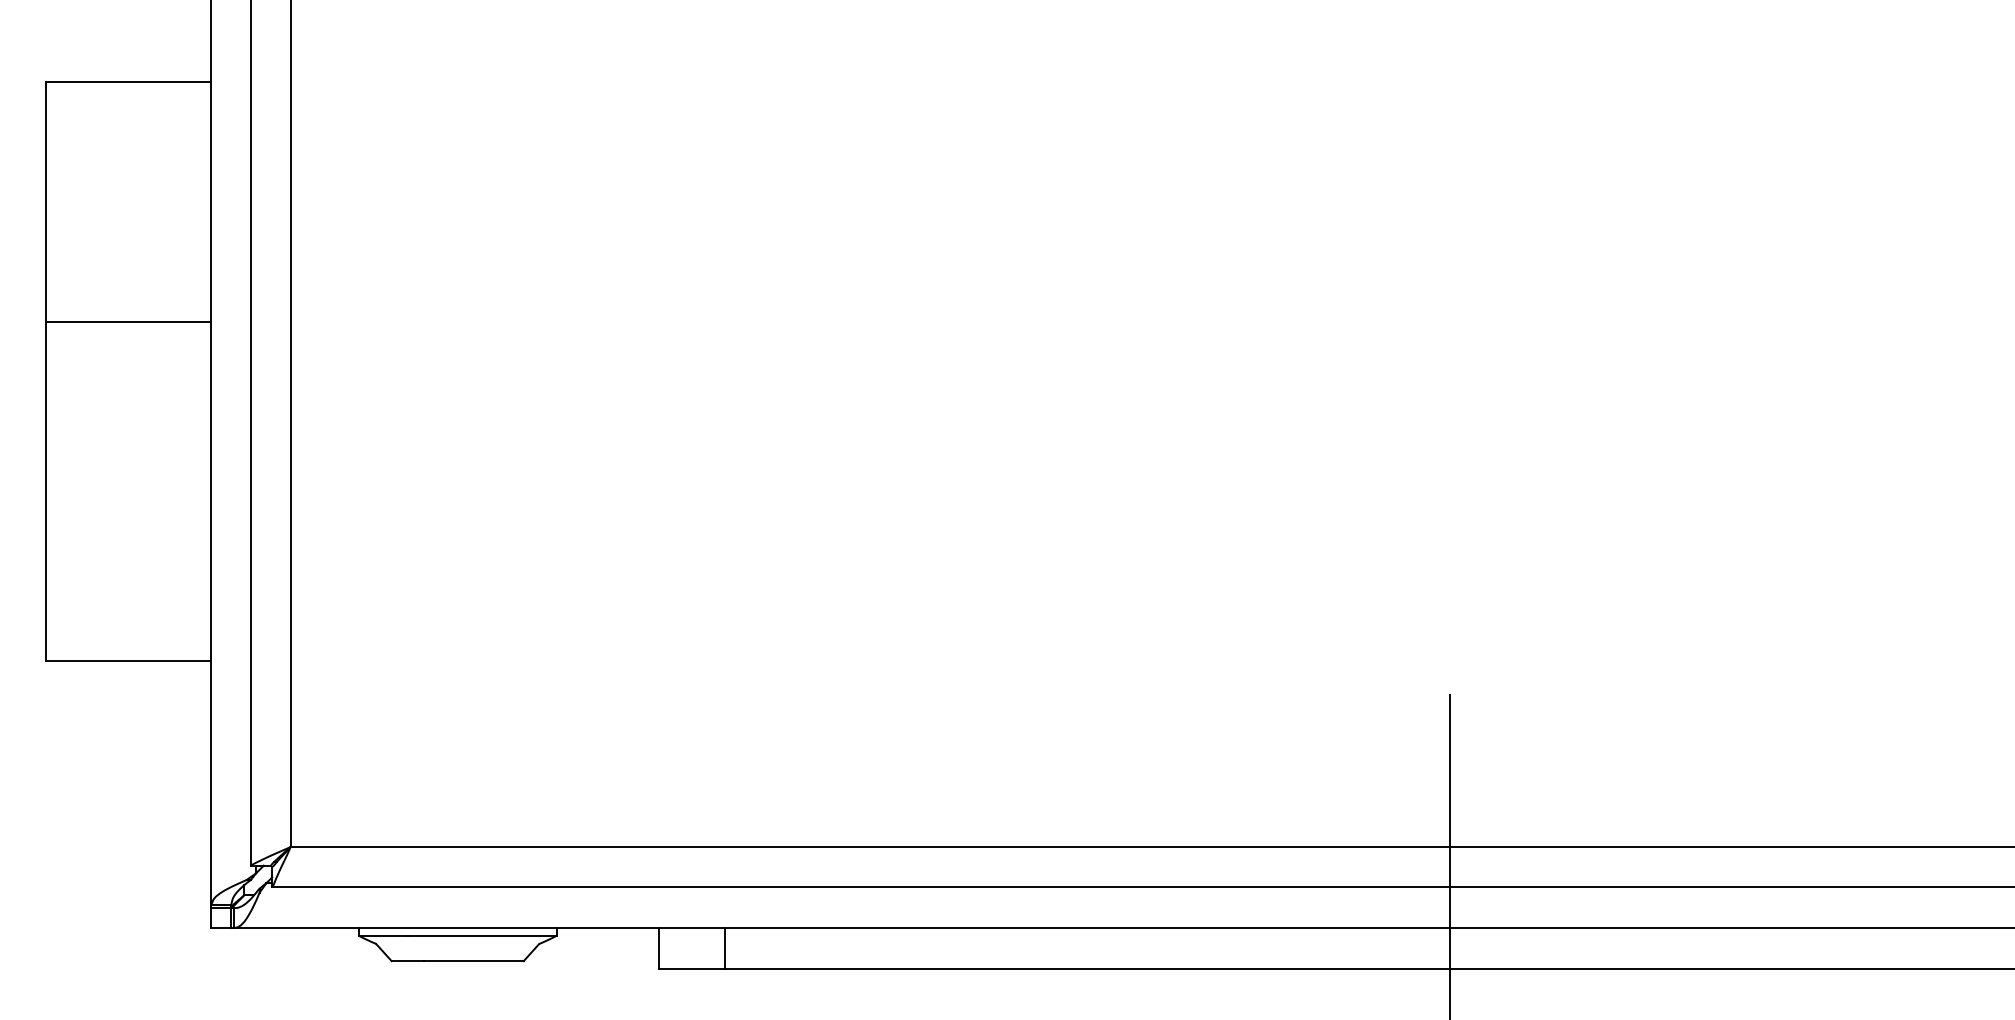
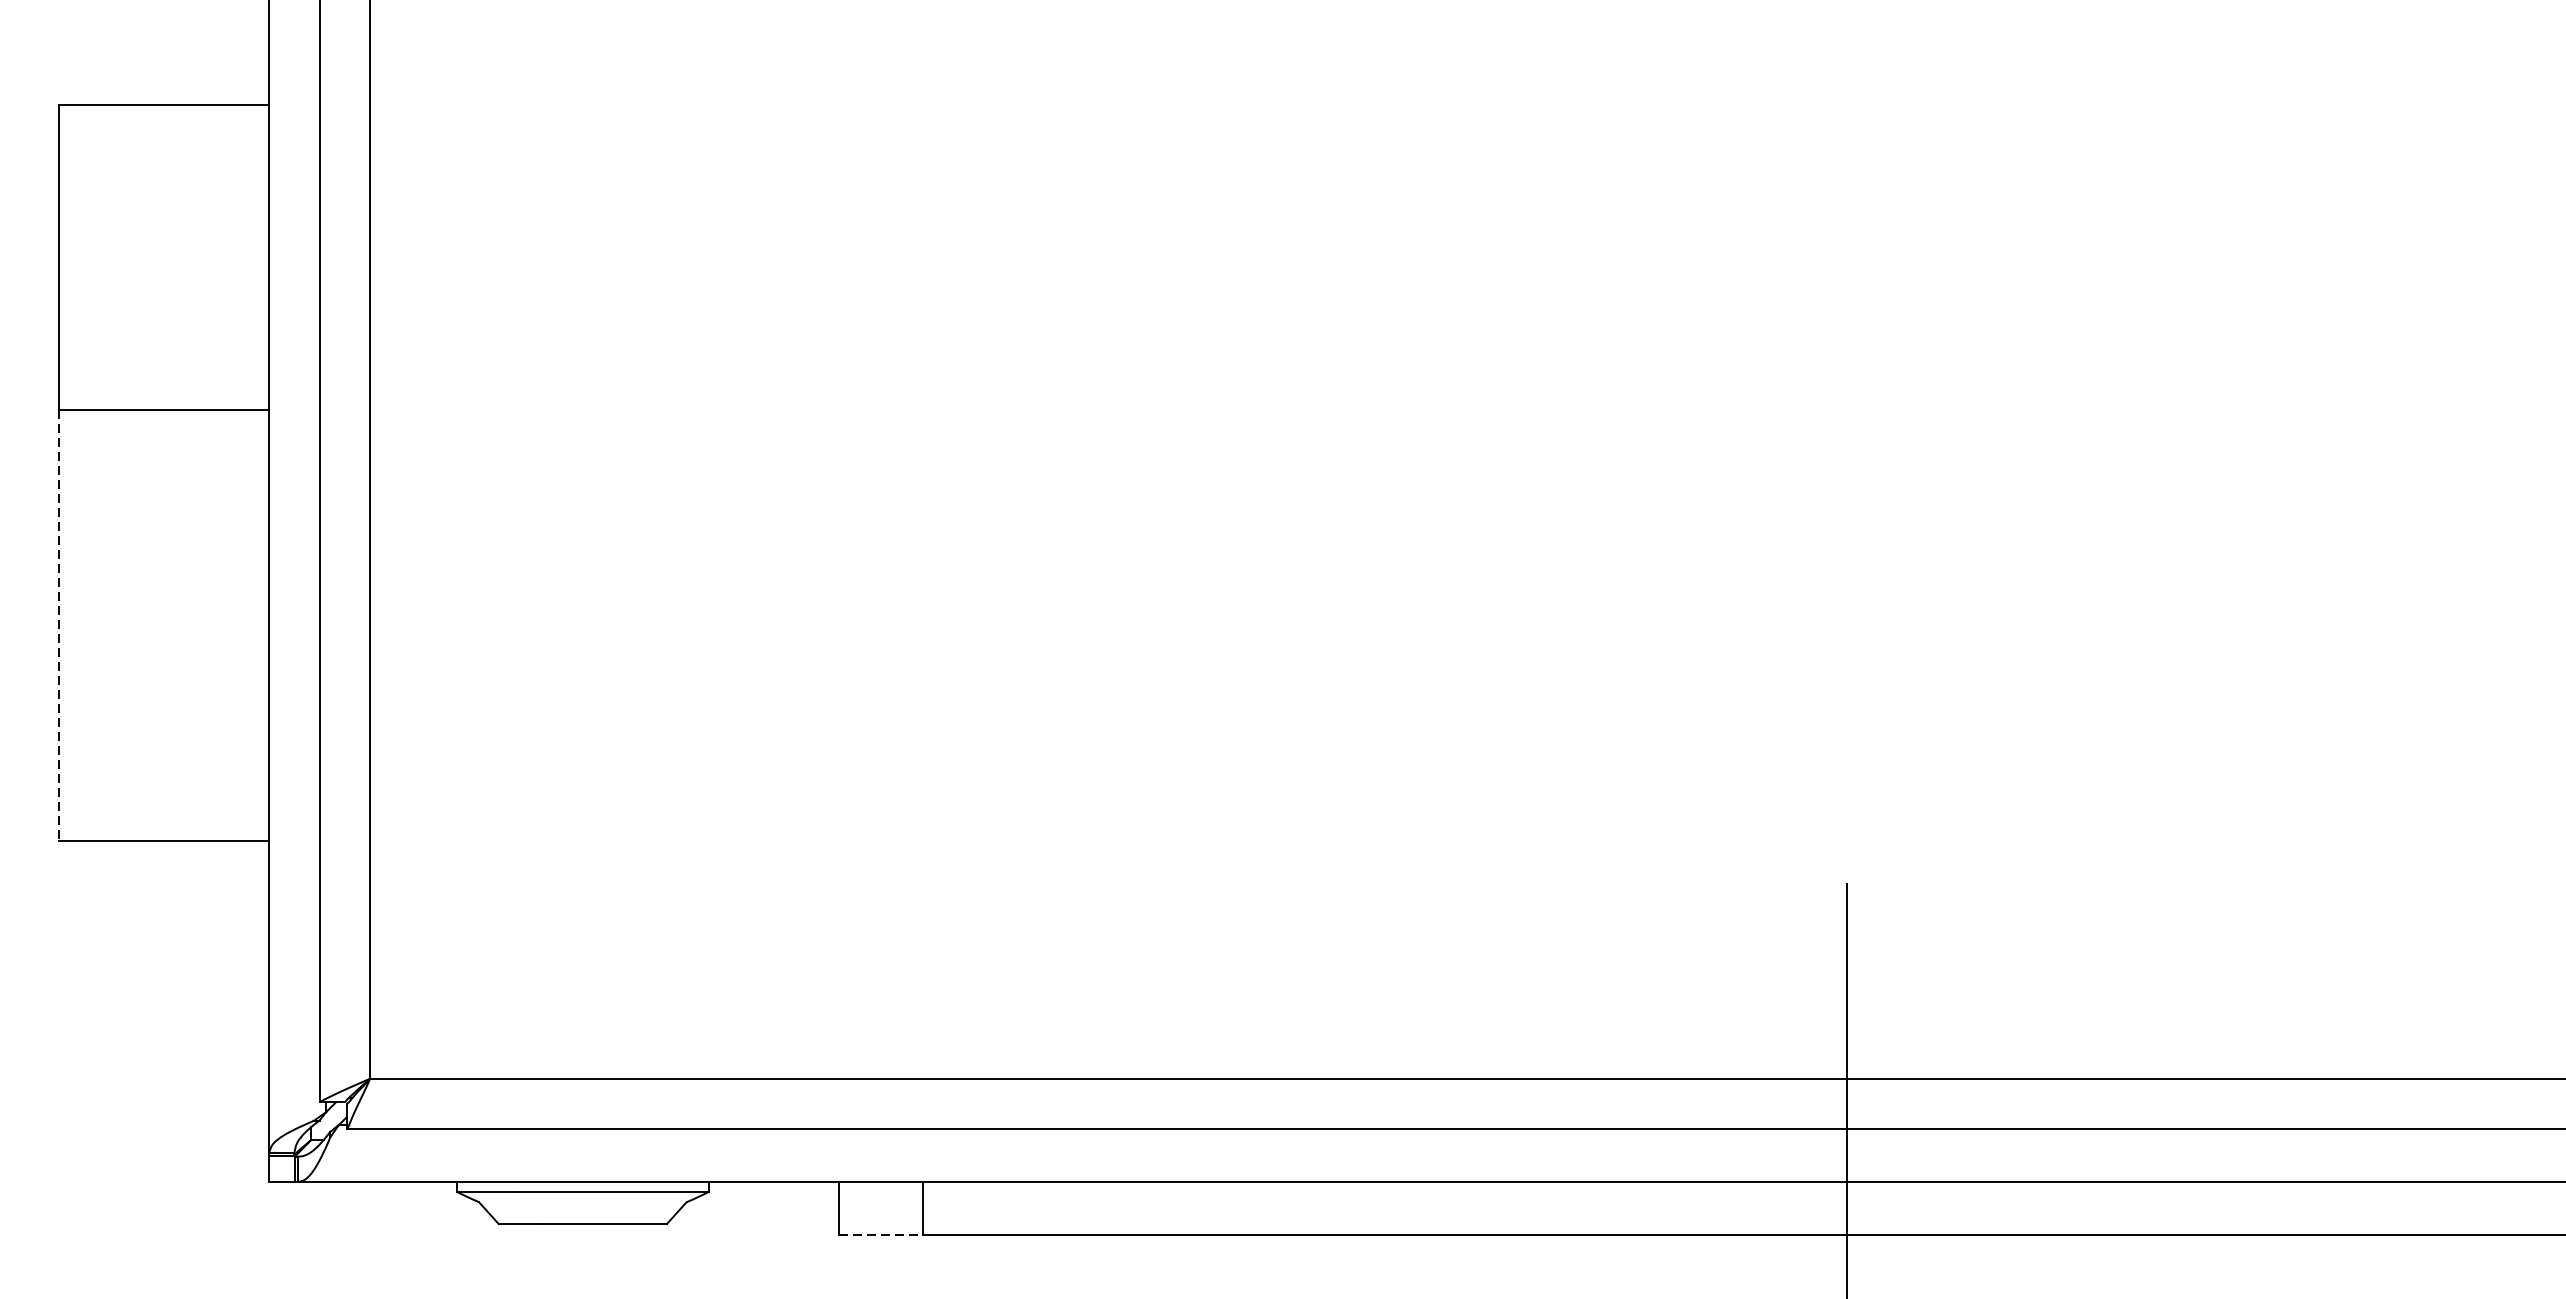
line: (46, 491) -> (59, 625), solid -> dashed
line: (692, 969) -> (881, 1234), solid -> dashed

